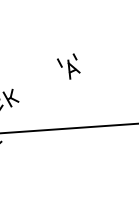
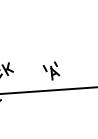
part: (68, 65) -> (51, 70), moved

